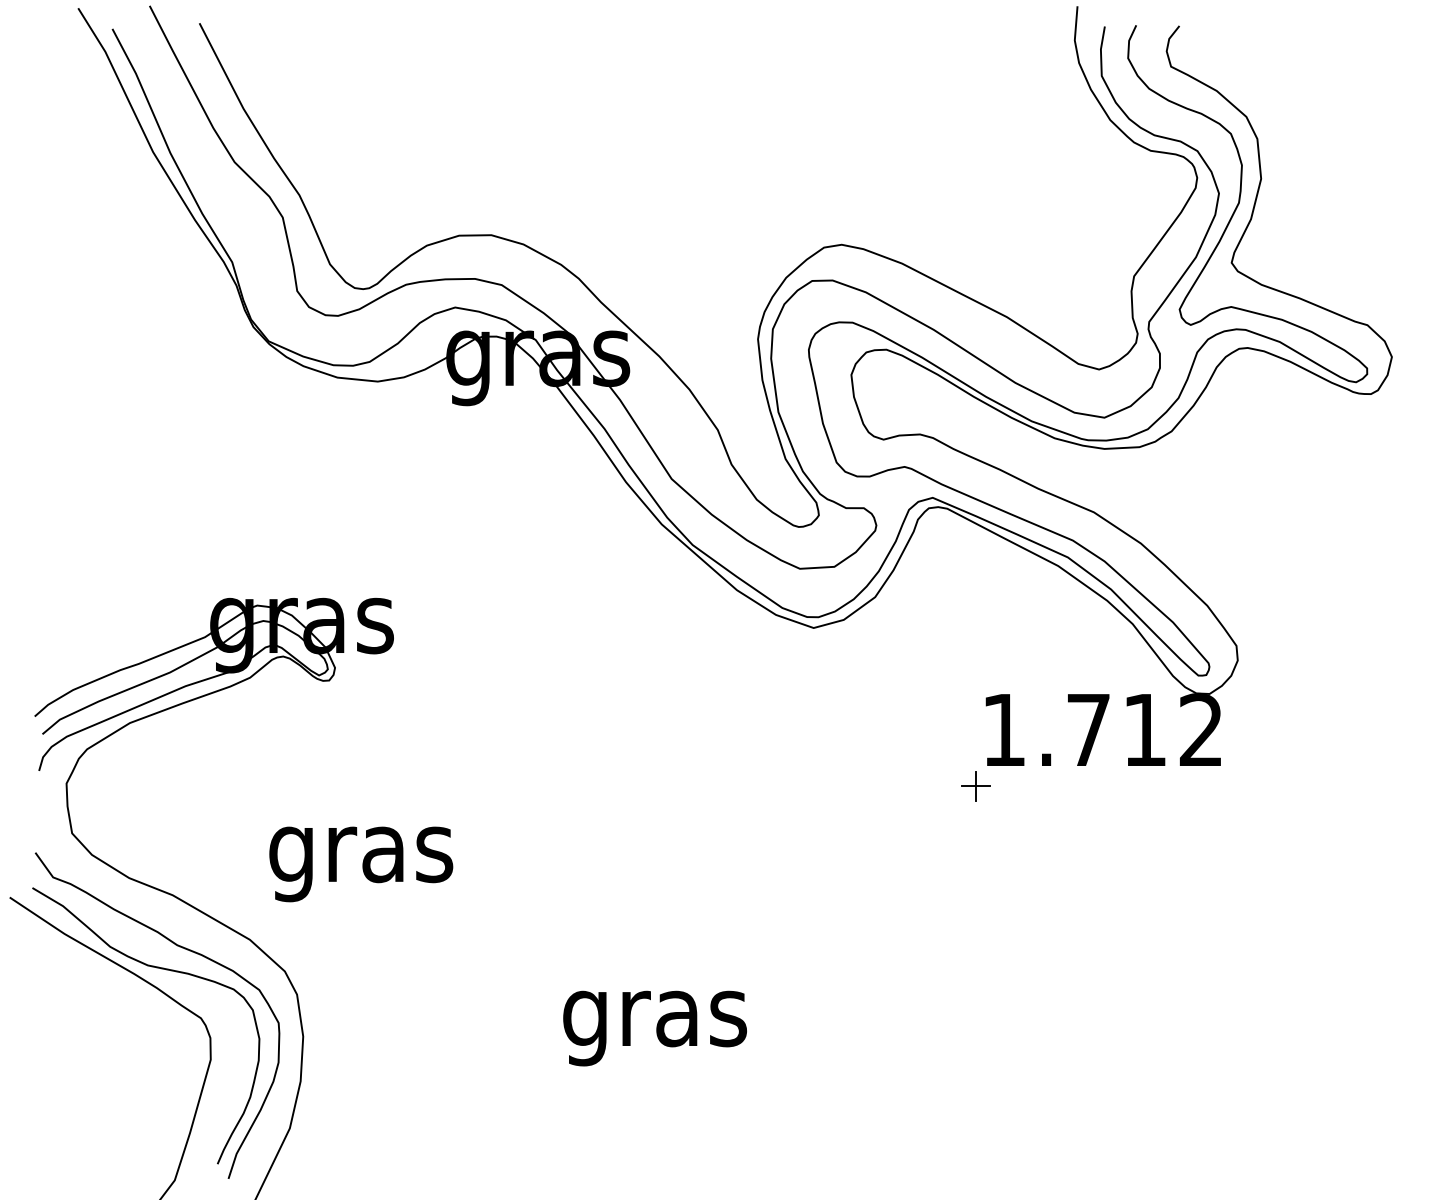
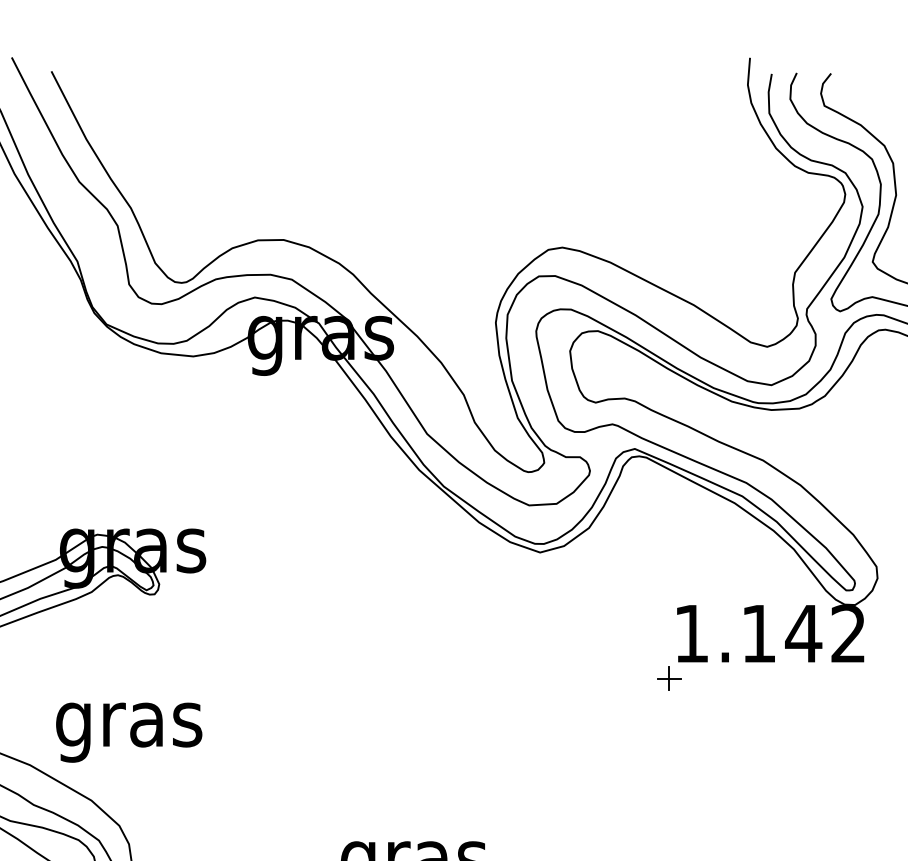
text: (1118, 729) -> (782, 633), 1.712 -> 1.142
text: (361, 864) -> (129, 732), moved

